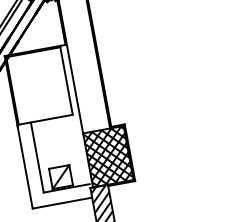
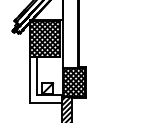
hatch: (38, 85) -> (44, 38), added

